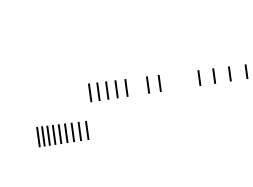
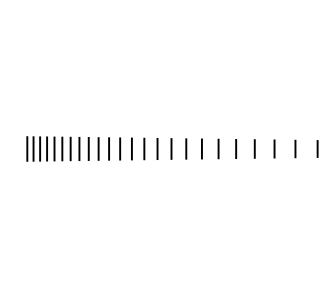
line: (185, 79) -> (218, 148), added
line: (171, 81) -> (201, 148), added
line: (136, 86) -> (157, 148), added
part: (62, 133) -> (57, 148), moved

